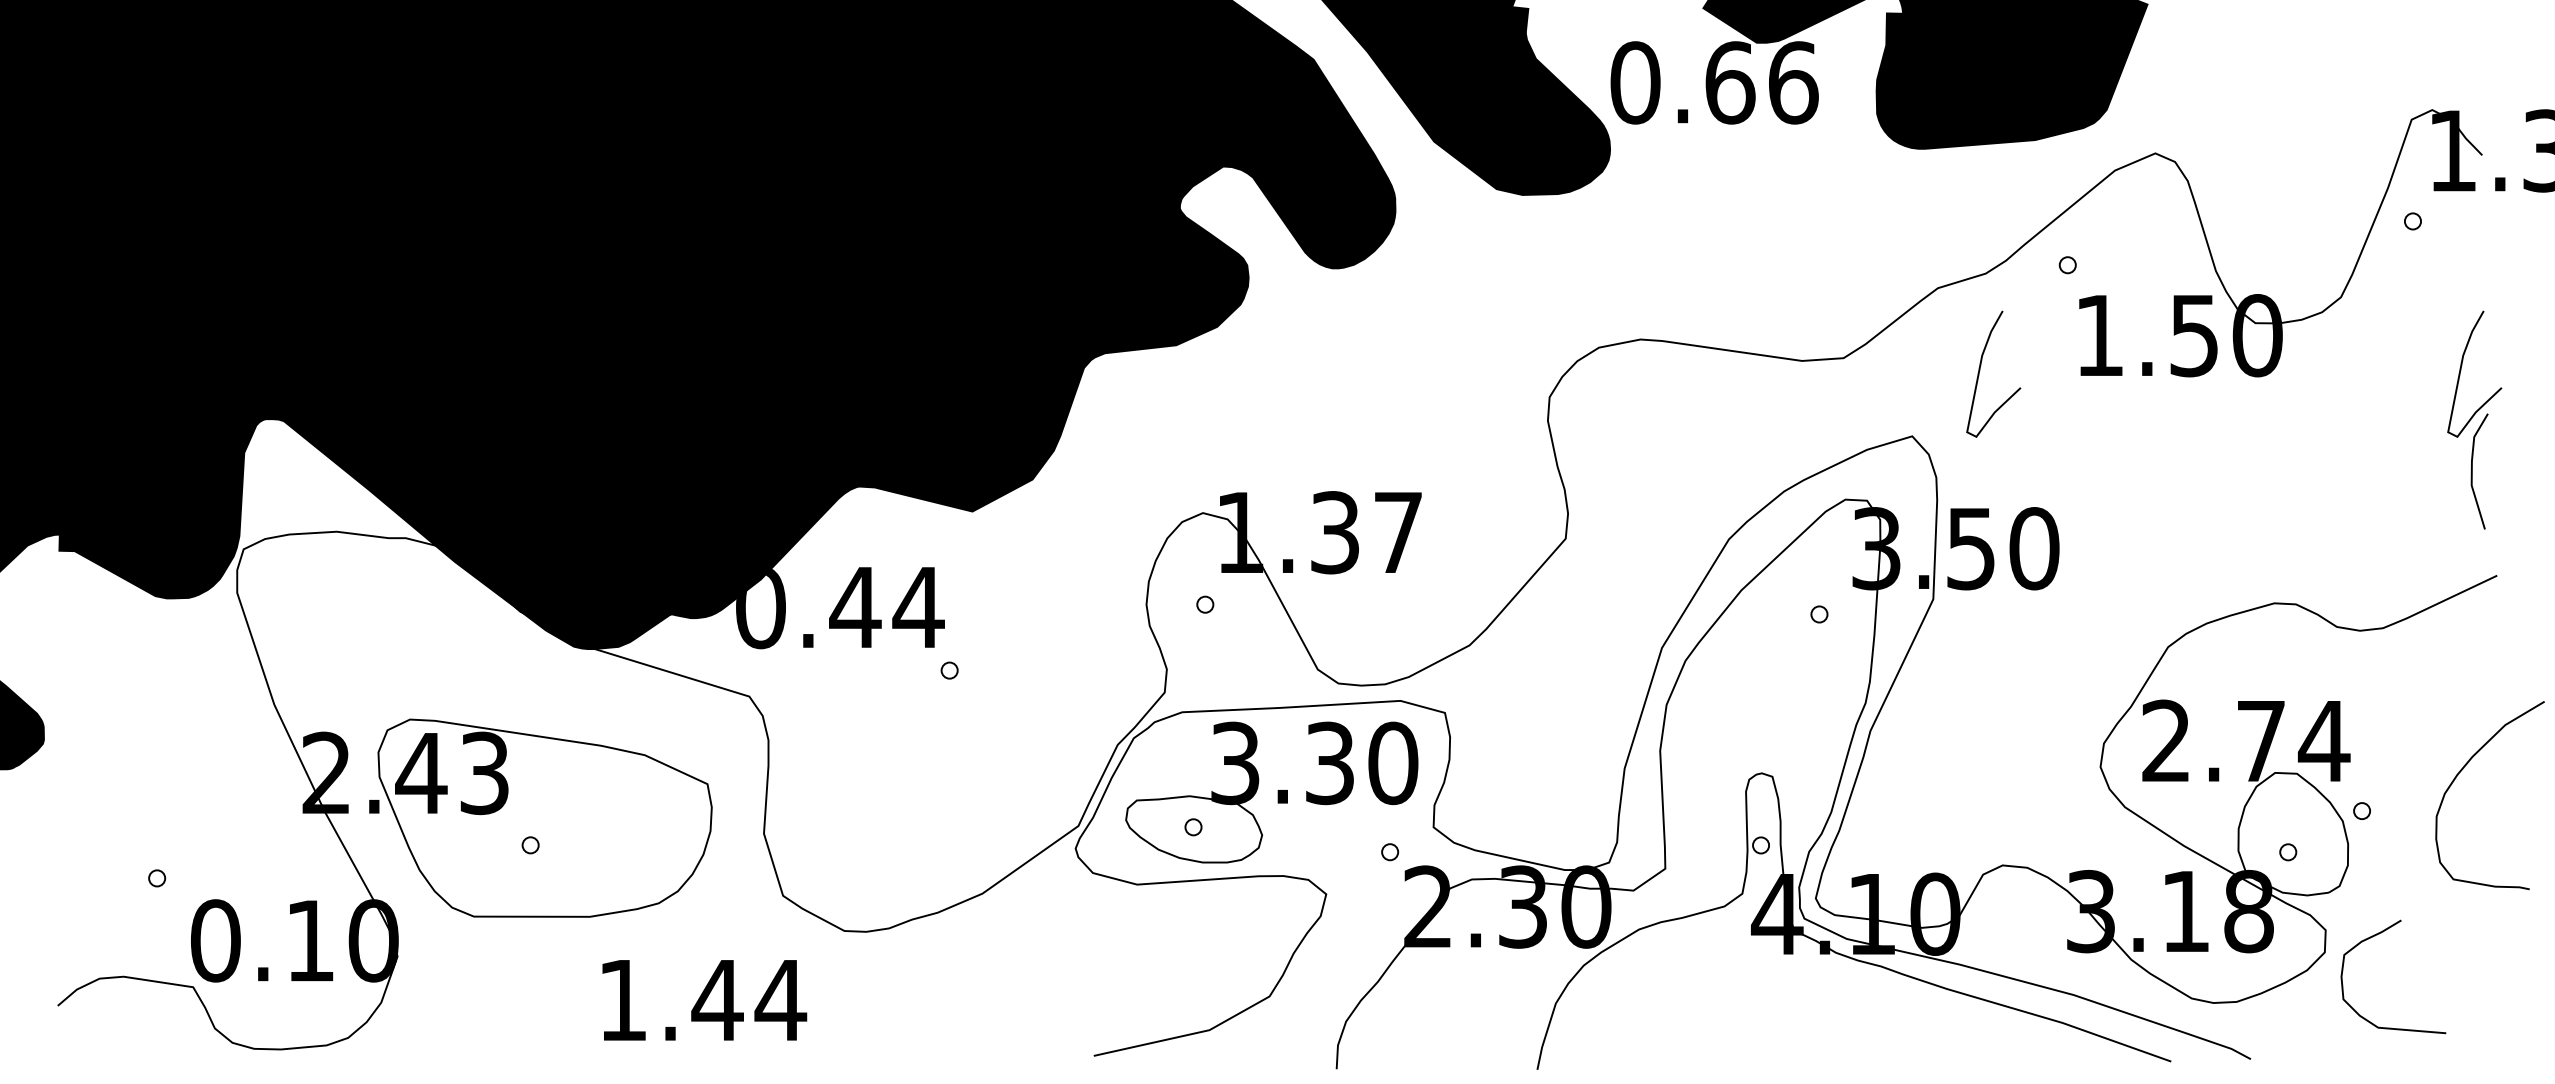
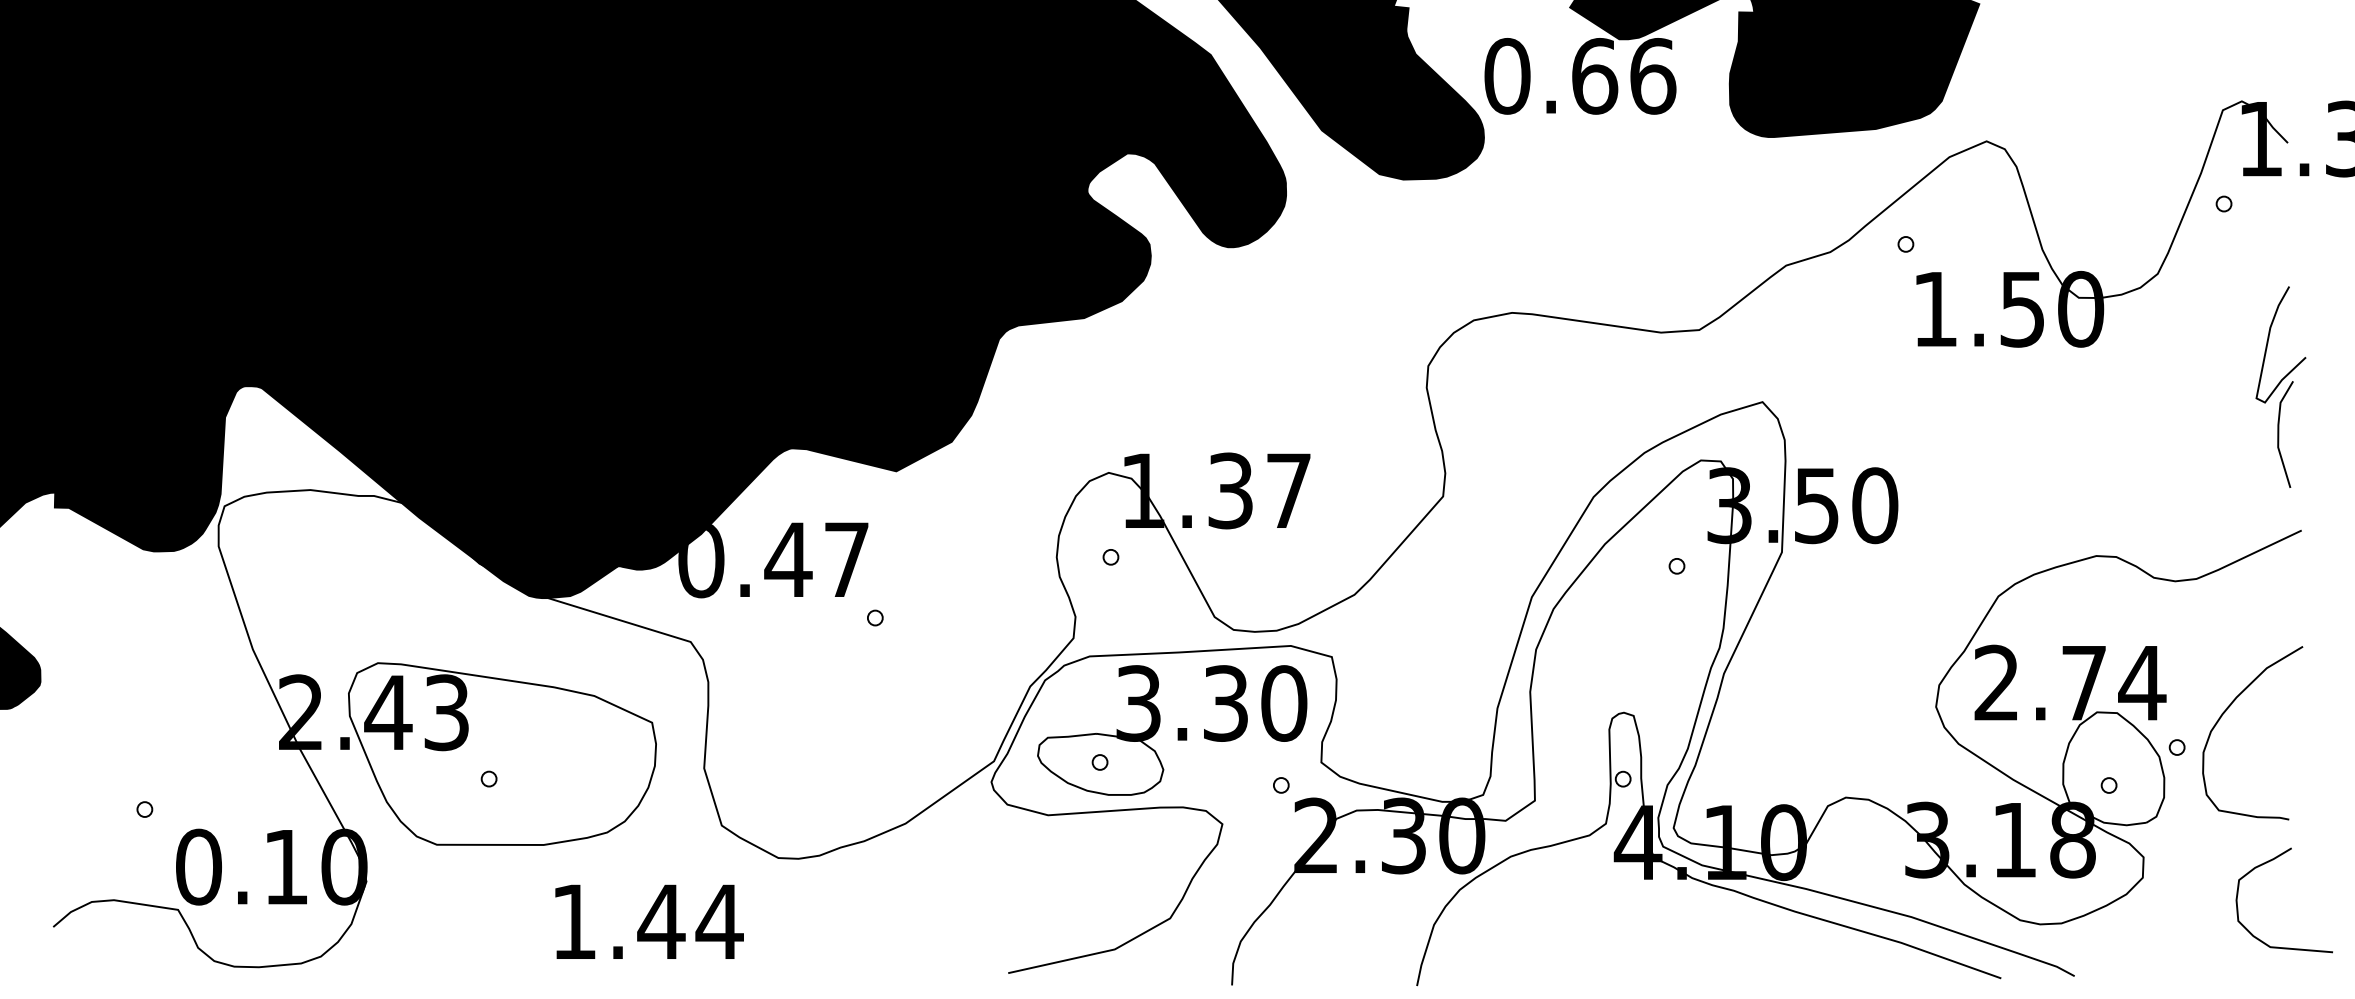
curve: (1980, 370) -> (1825, 341), removed
text: (918, 607) -> (846, 559), 0.44 -> 0.47
curve: (2463, 769) -> (2228, 709), moved
curve: (2373, 937) -> (2266, 864), moved

